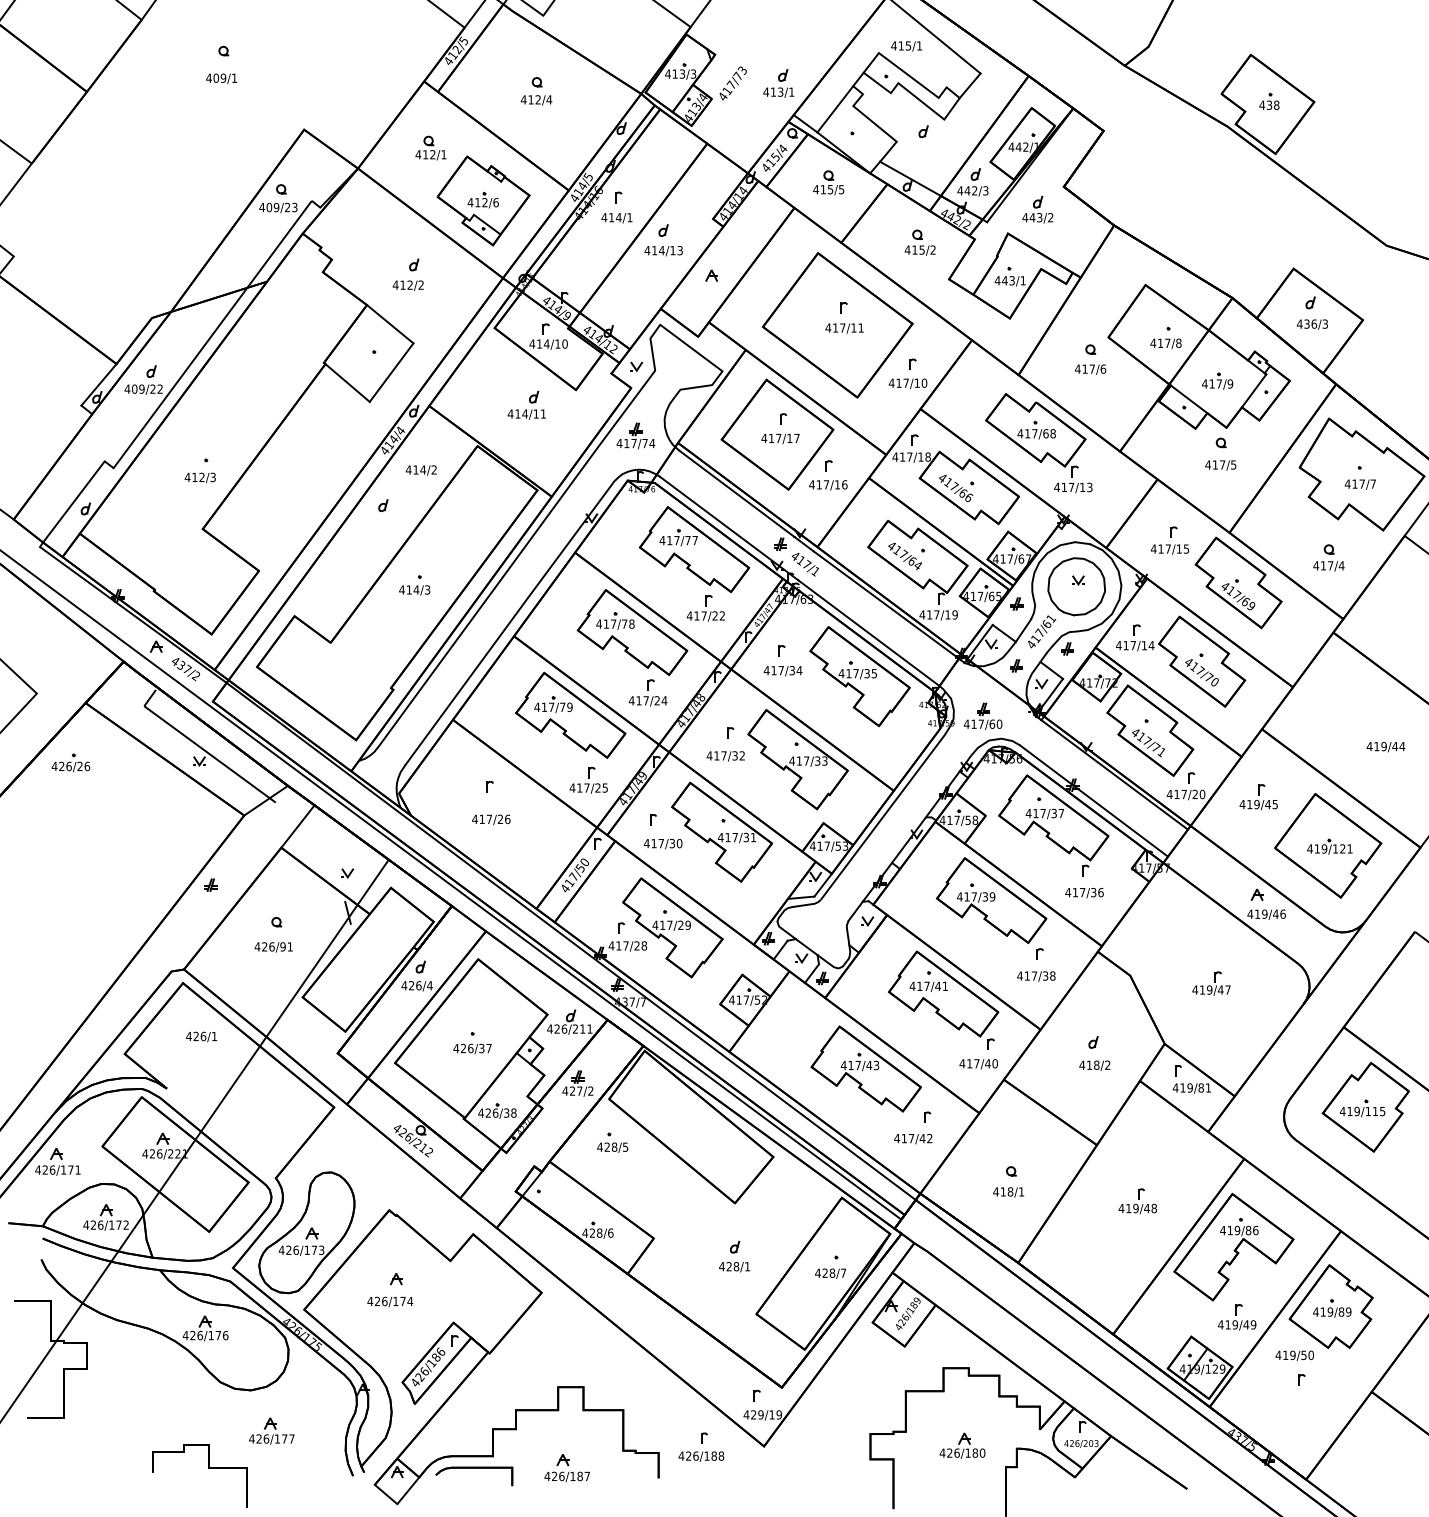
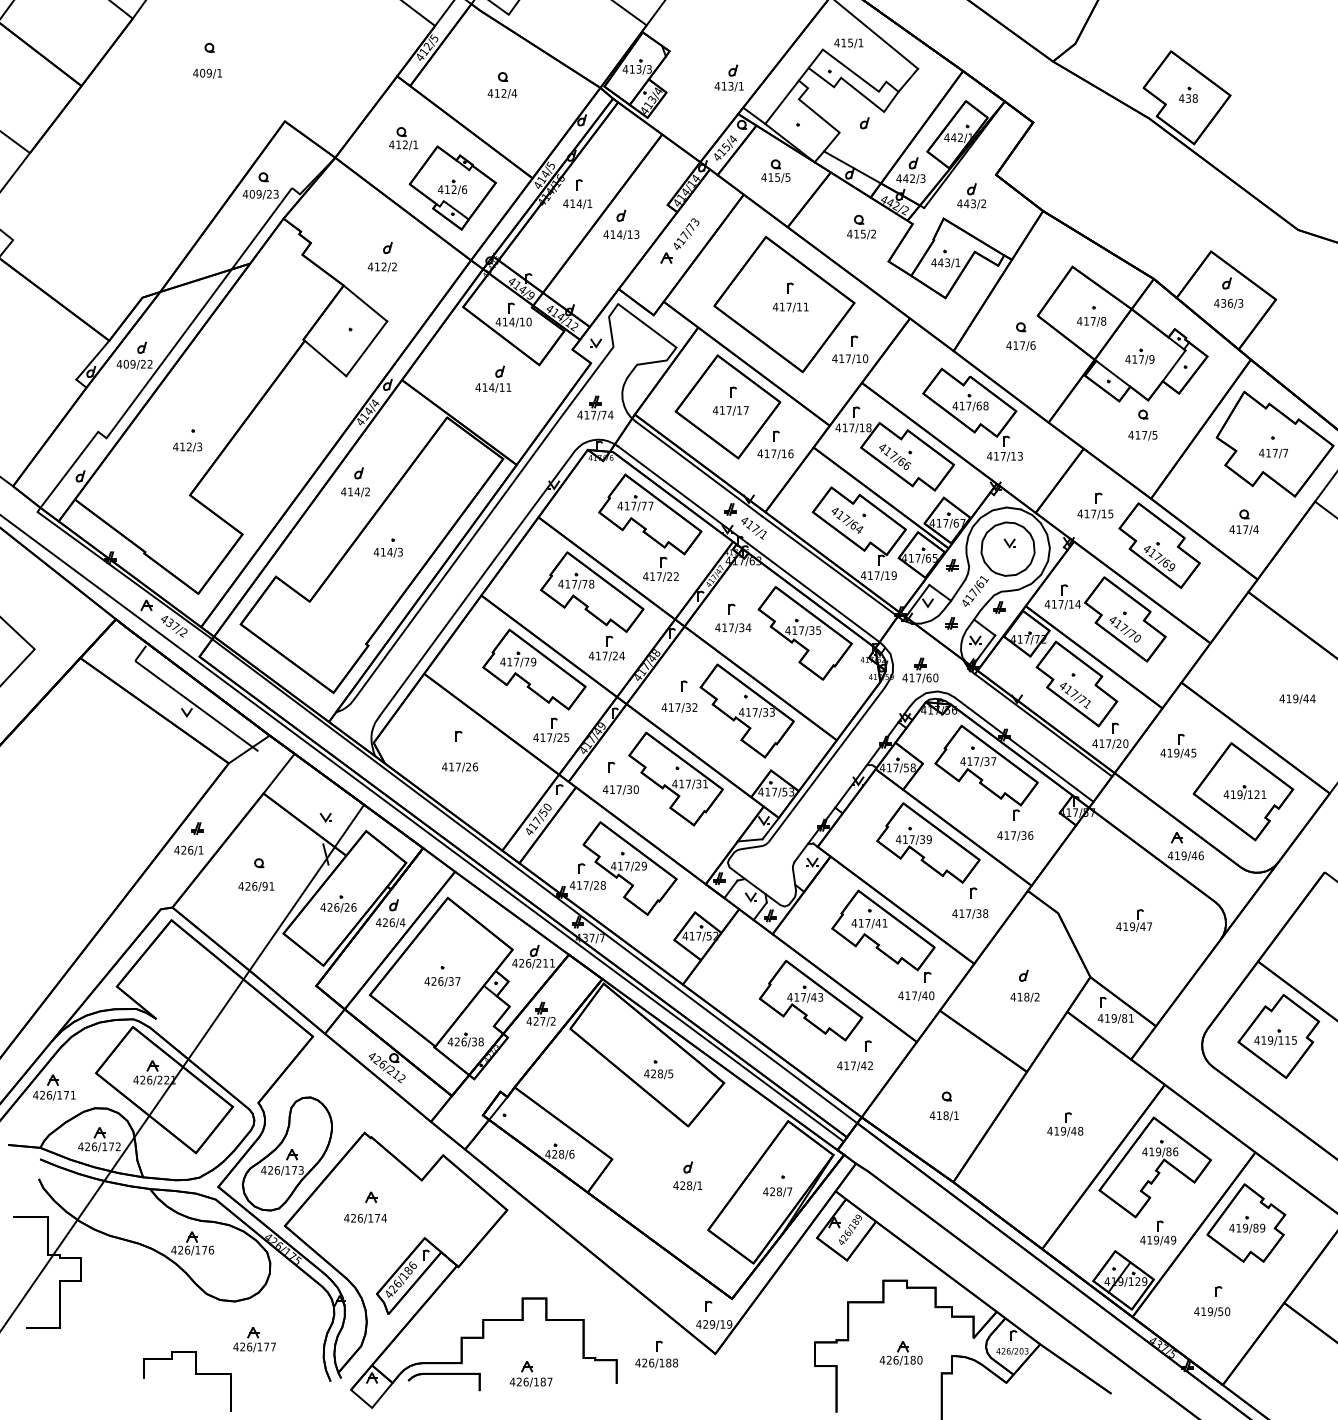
text: (733, 82) -> (686, 233), moved
text: (421, 470) -> (355, 492), moved
part: (70, 762) -> (338, 903), moved
text: (201, 1036) -> (188, 850), moved
part: (612, 1142) -> (658, 1069), moved
text: (1295, 1355) -> (1212, 1311), moved

